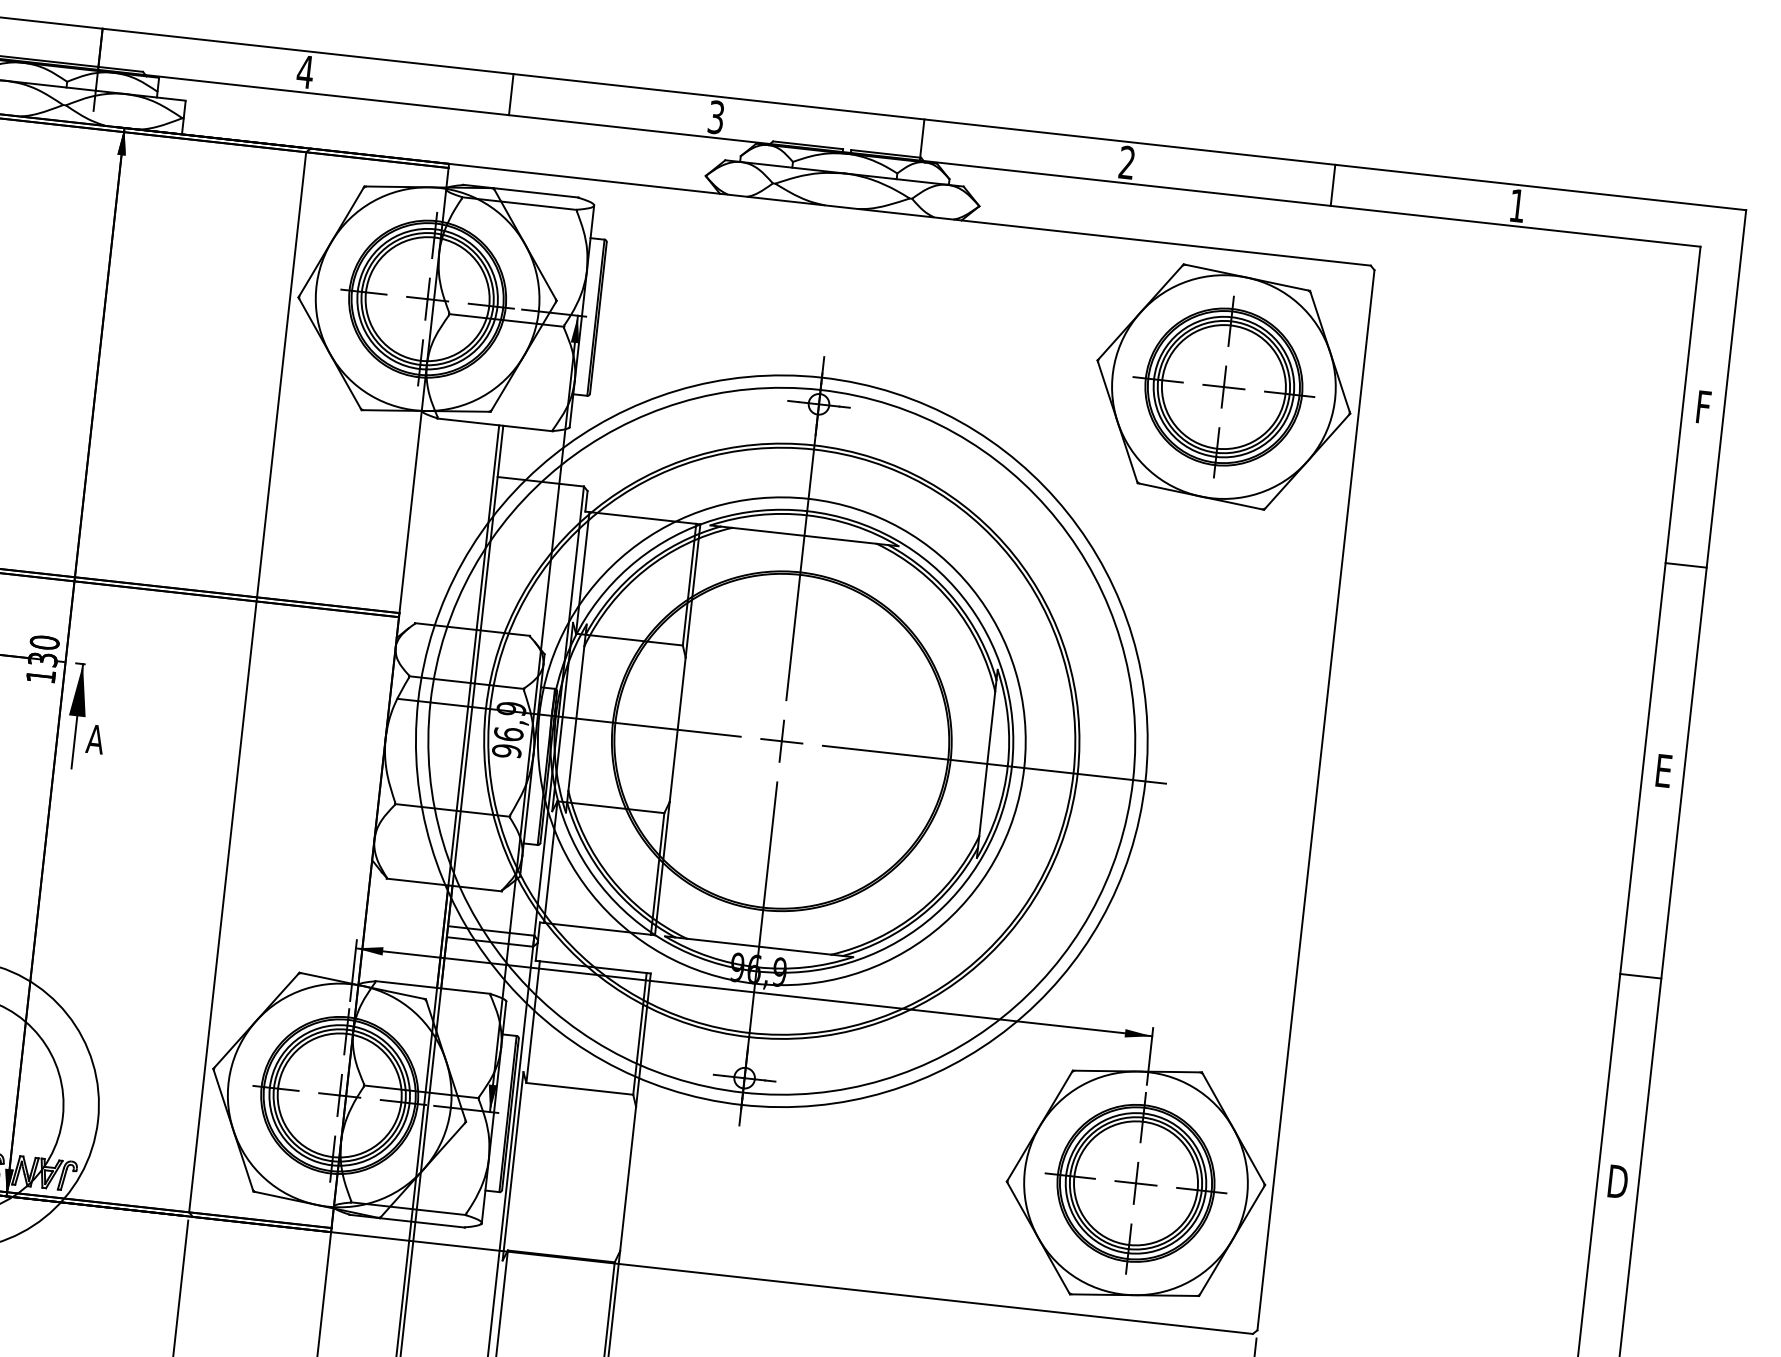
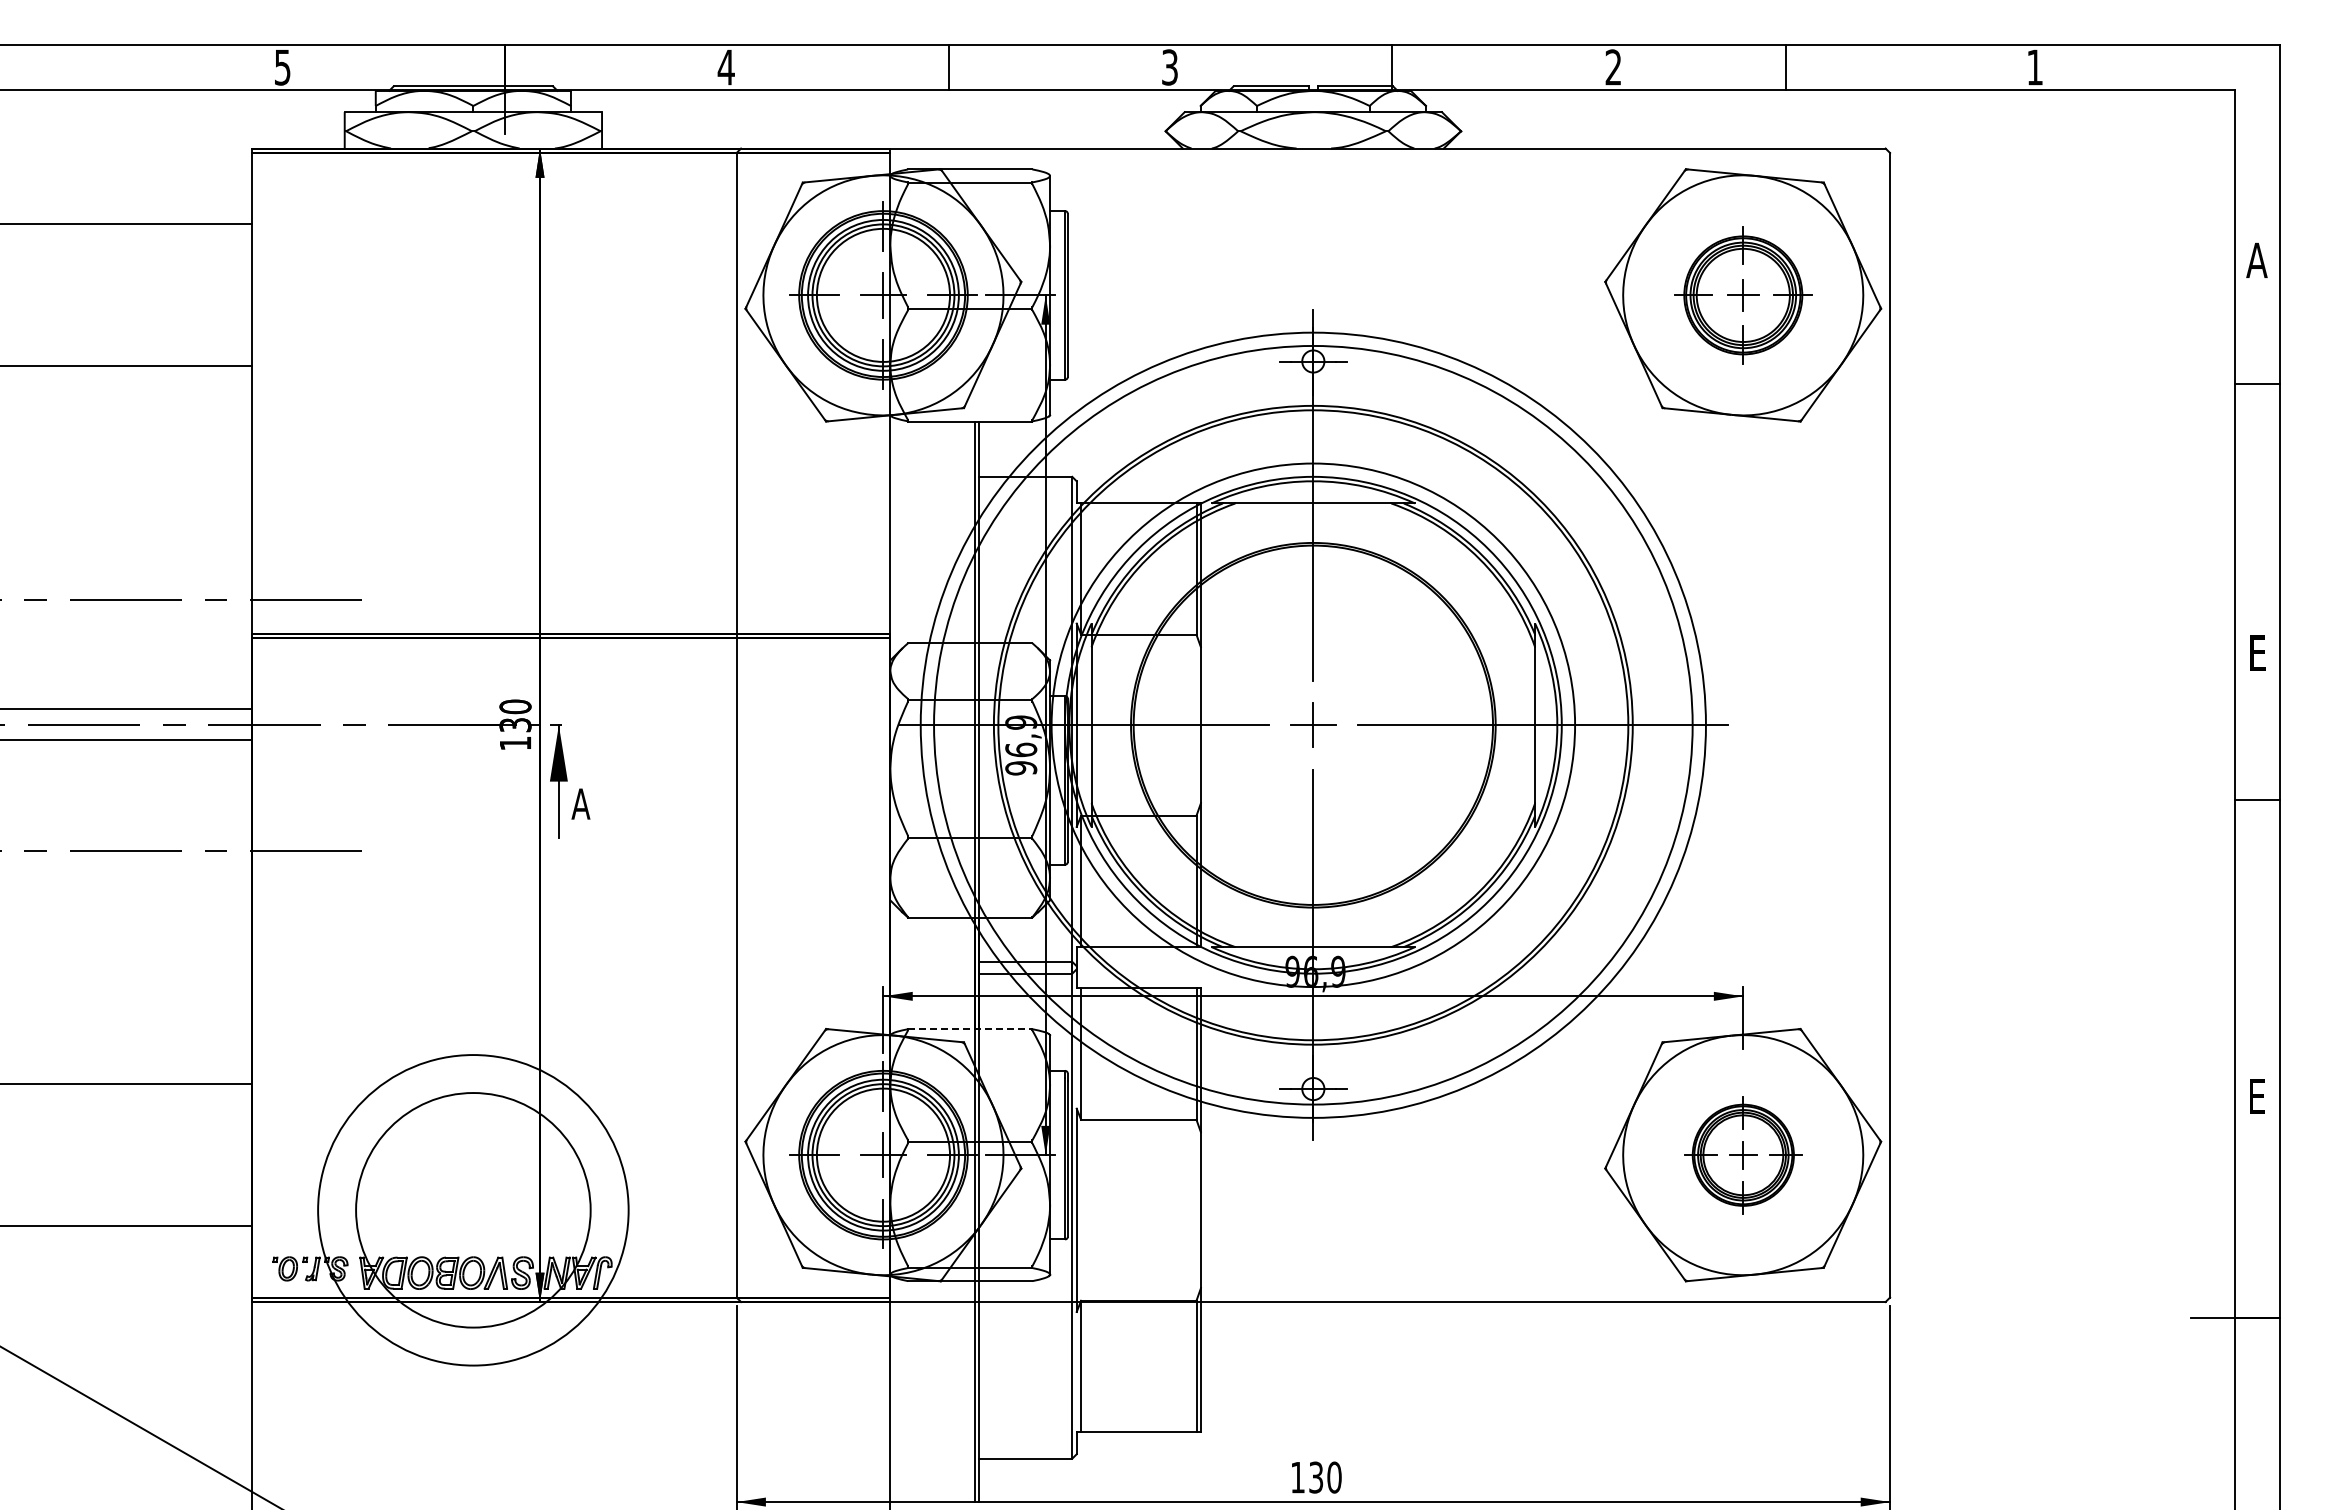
line: (1332, 185) -> (1785, 67), moved
part: (1224, 387) -> (1743, 295), size x0.7
text: (1702, 407) -> (2256, 260), F -> A
line: (1686, 565) -> (2257, 384), moved
line: (1641, 976) -> (2257, 799), moved
line: (433, 987) -> (970, 1029), solid -> dashed
text: (1618, 1181) -> (2257, 1096), D -> E
part: (1136, 1183) -> (1743, 1155), size x0.6

